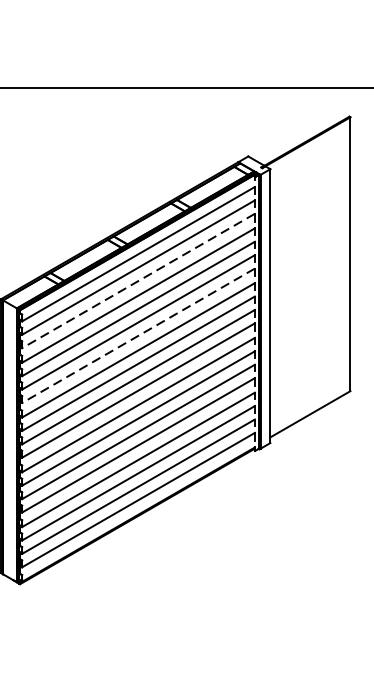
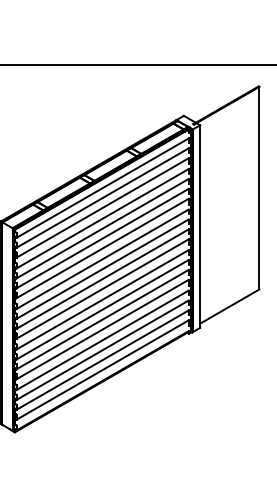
line: (138, 281) -> (102, 208), dashed -> solid
line: (138, 335) -> (102, 248), dashed -> solid

